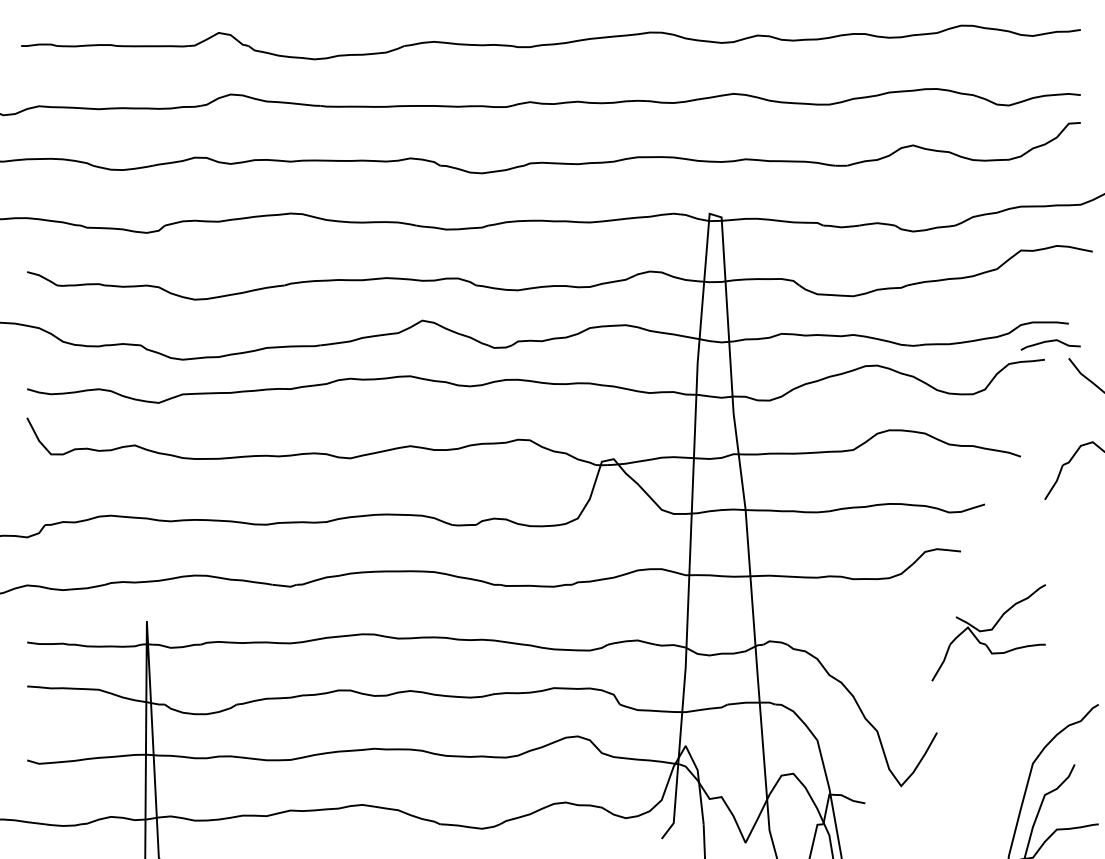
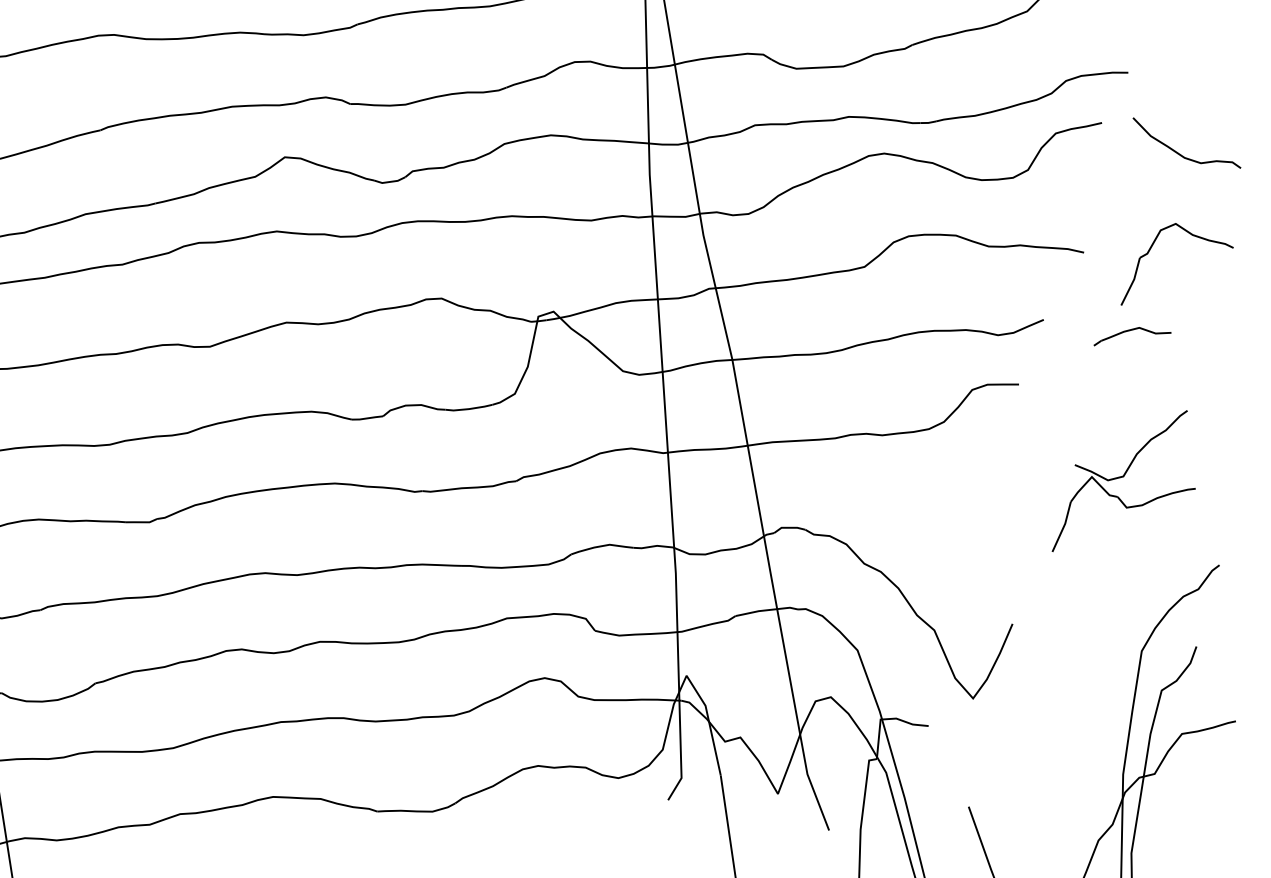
part: (1050, 344) -> (1131, 334), moved
part: (988, 632) -> (1119, 480), moved

